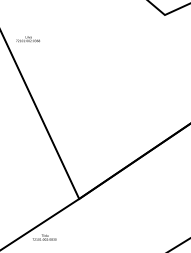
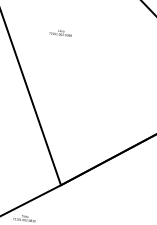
text: (27, 39) -> (60, 33), moved

